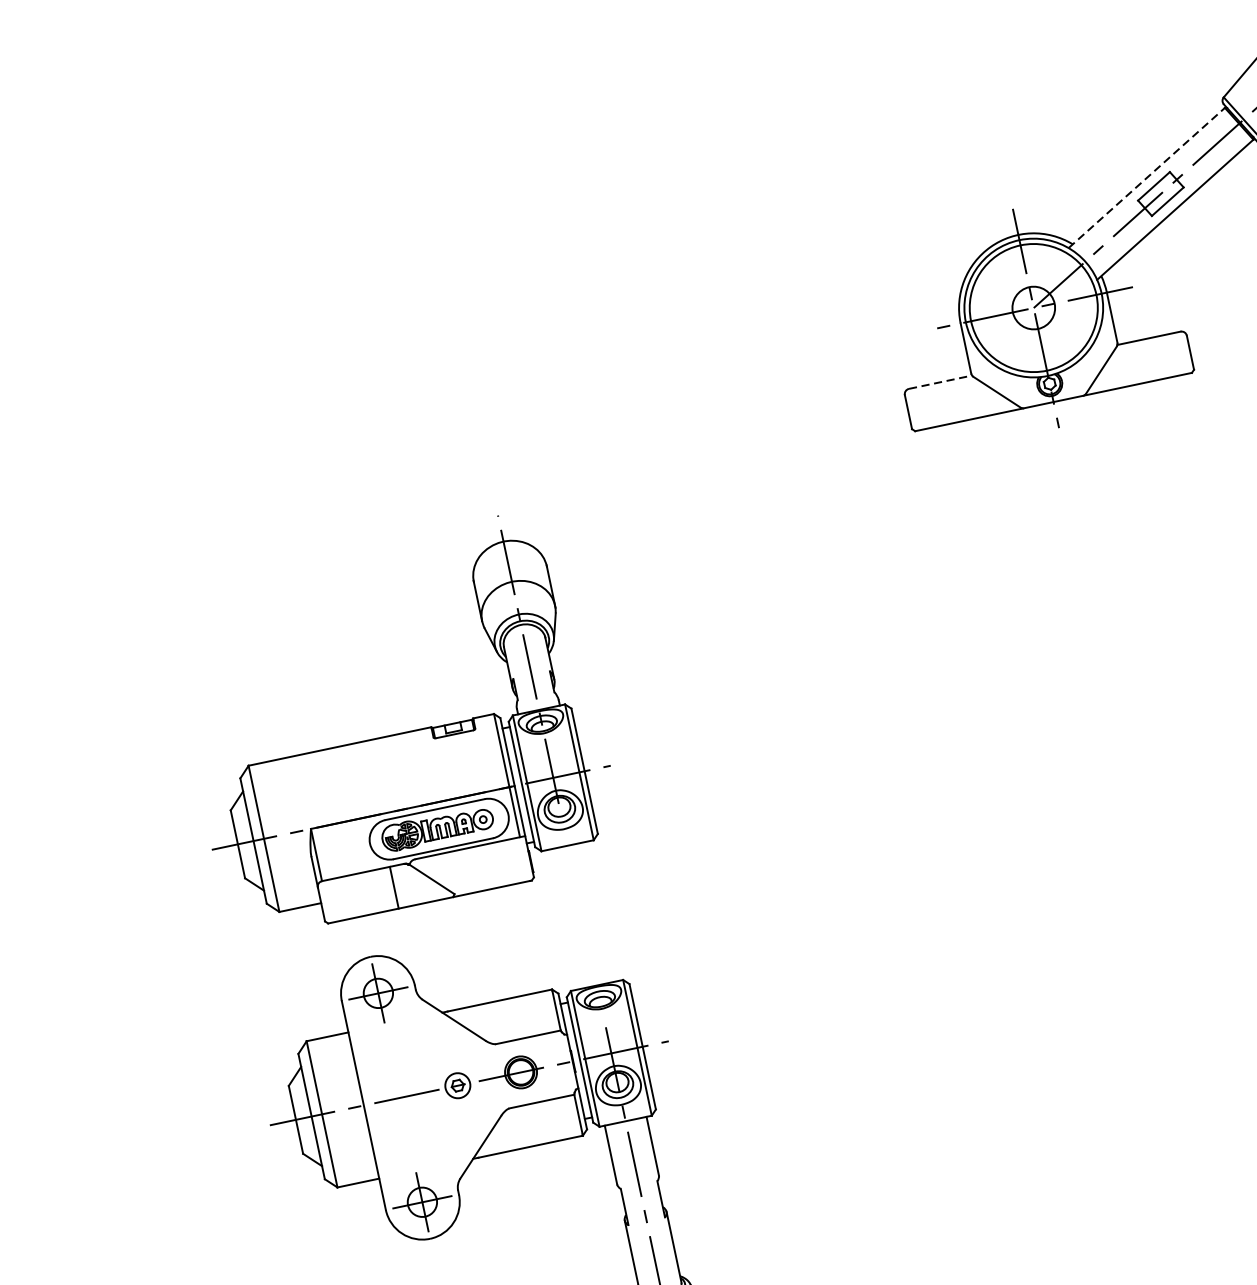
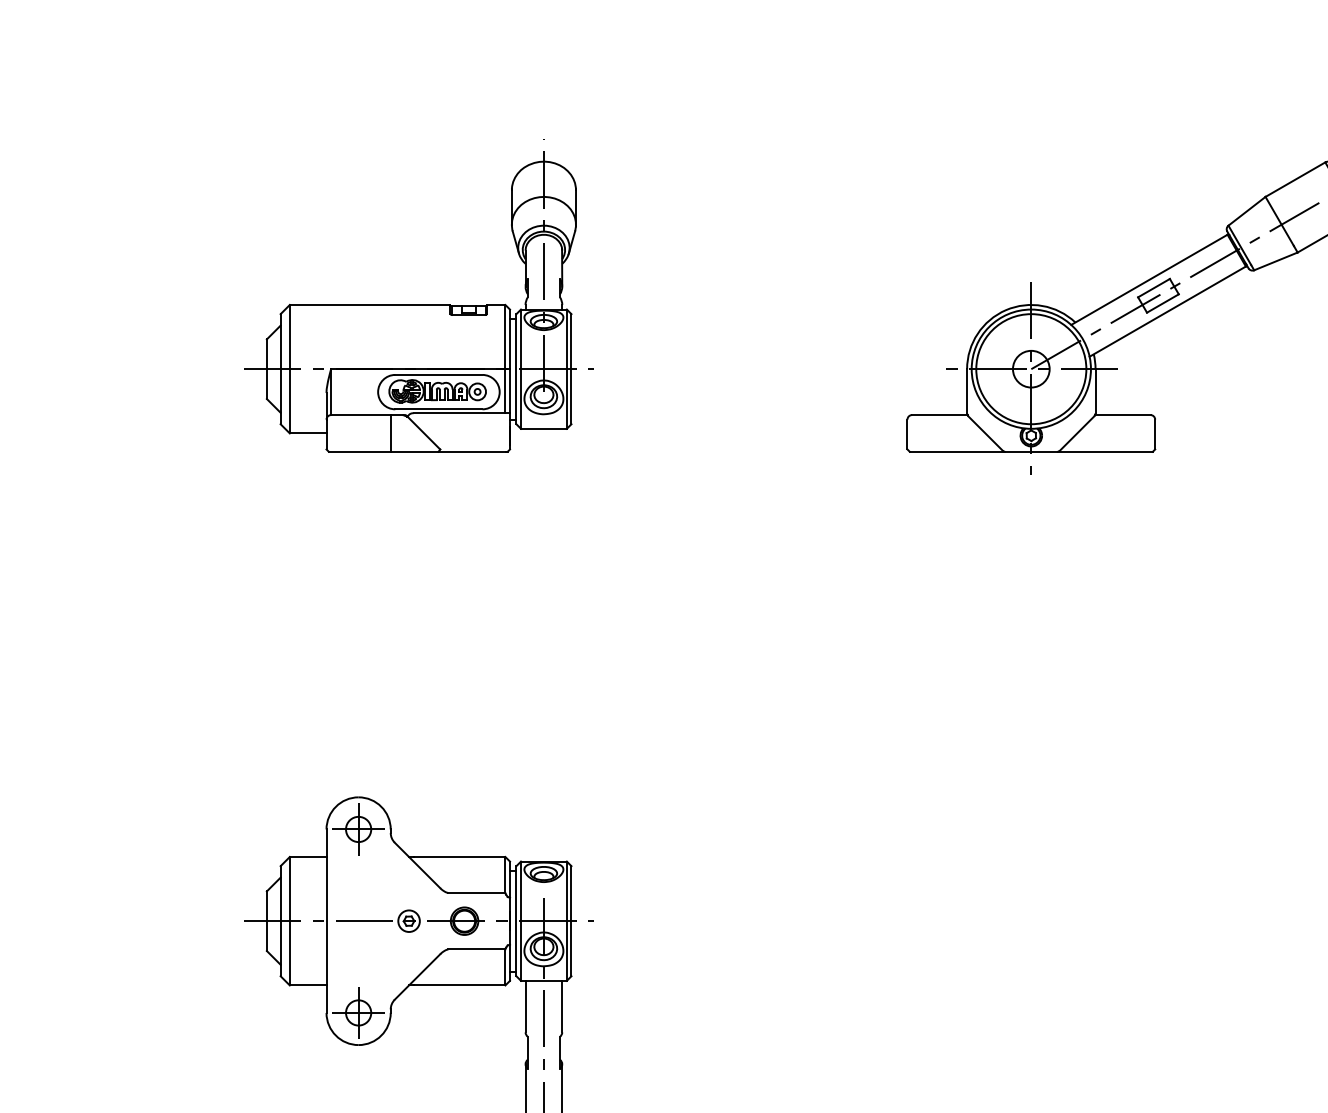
line: (1146, 177) -> (1149, 279), dashed -> solid
line: (940, 382) -> (939, 415), dashed -> solid
part: (394, 734) -> (418, 304), moved

